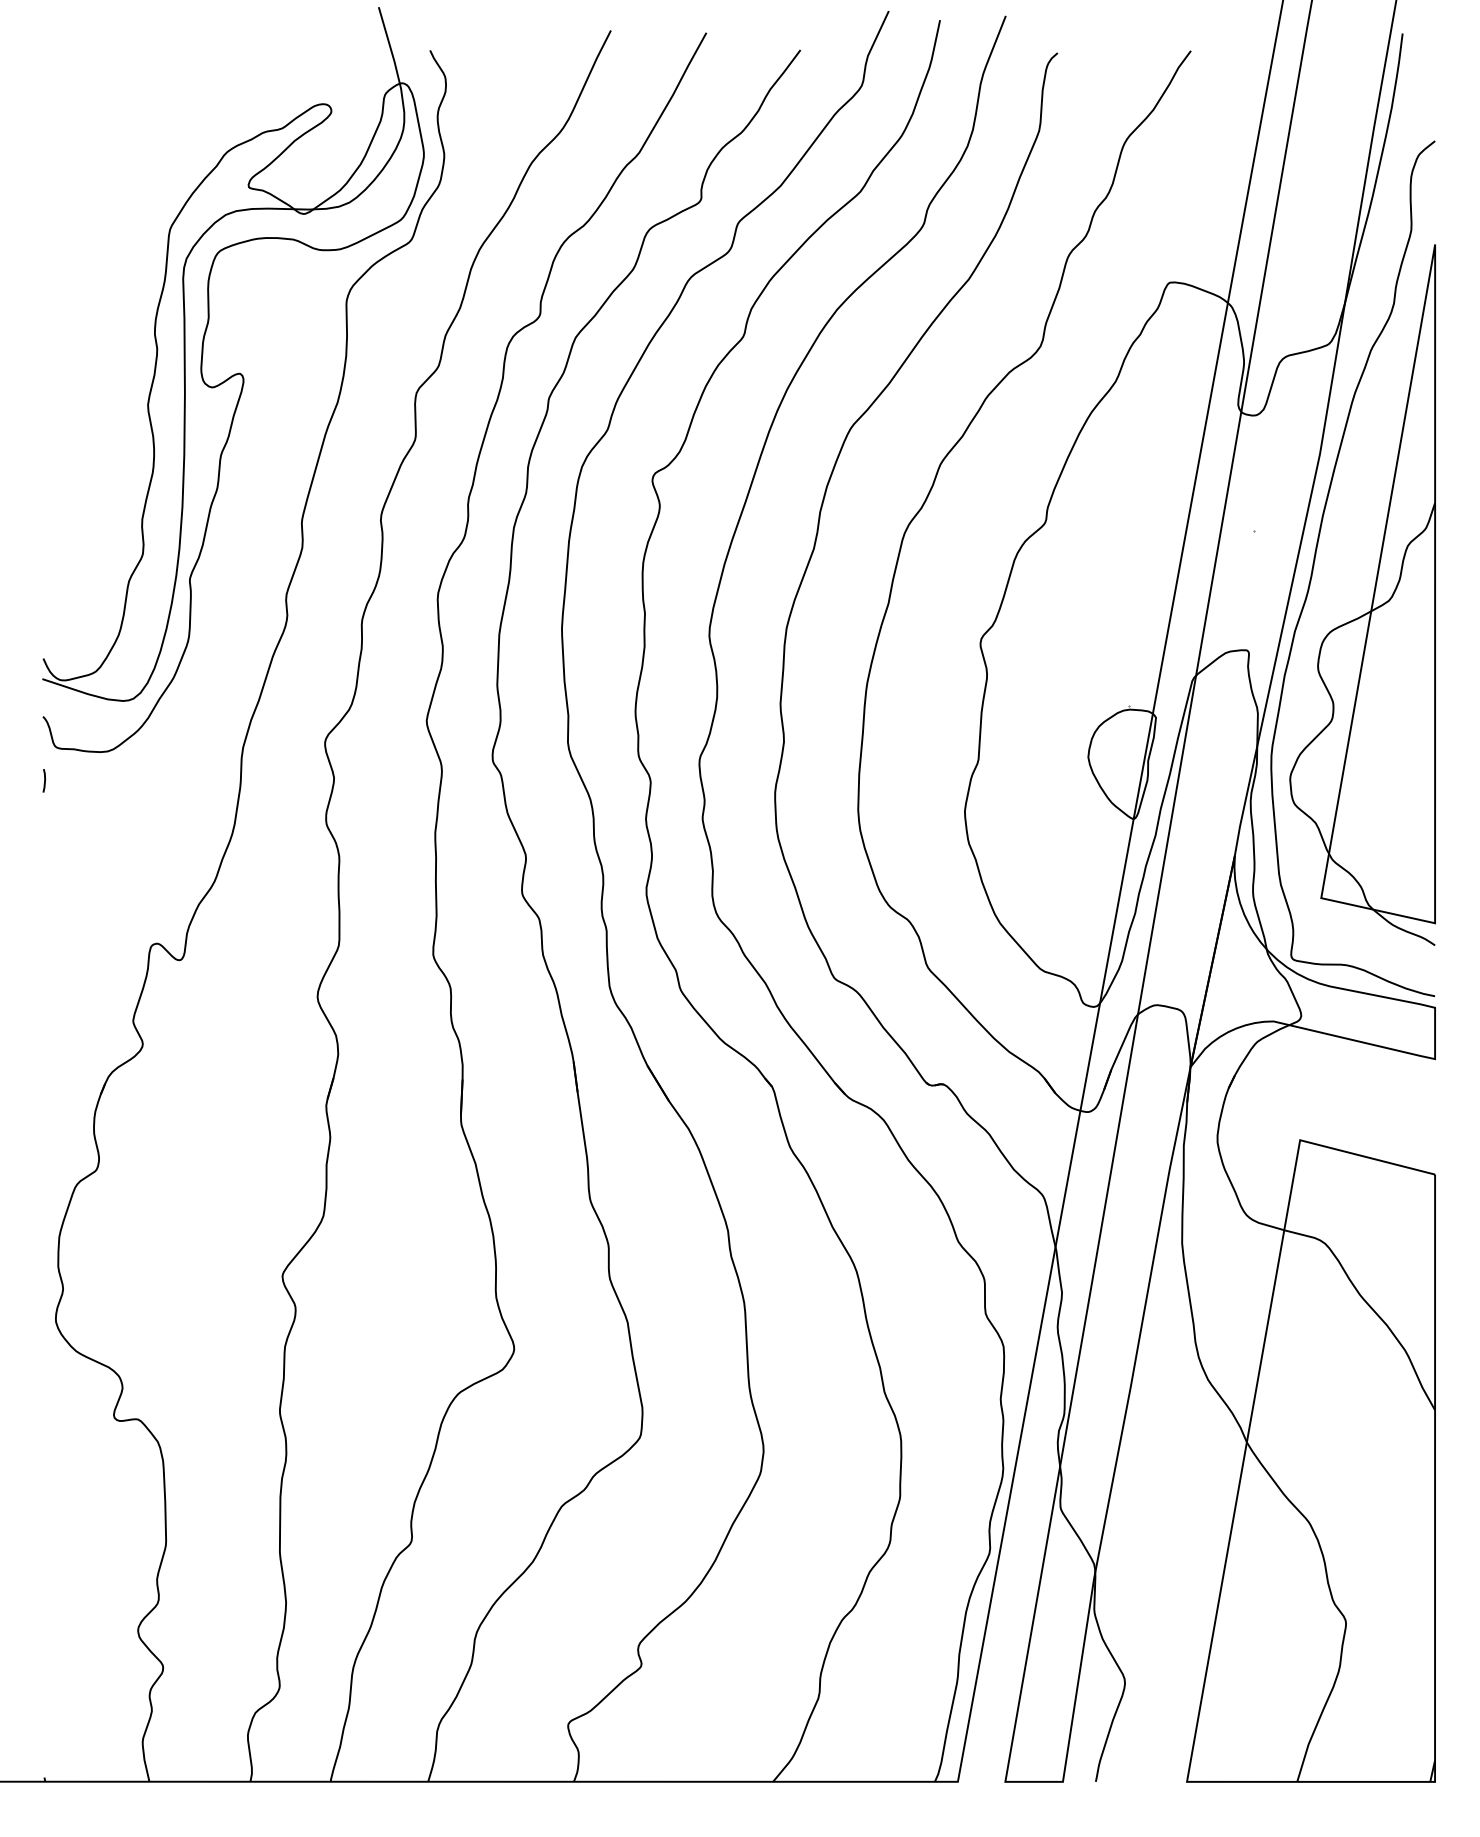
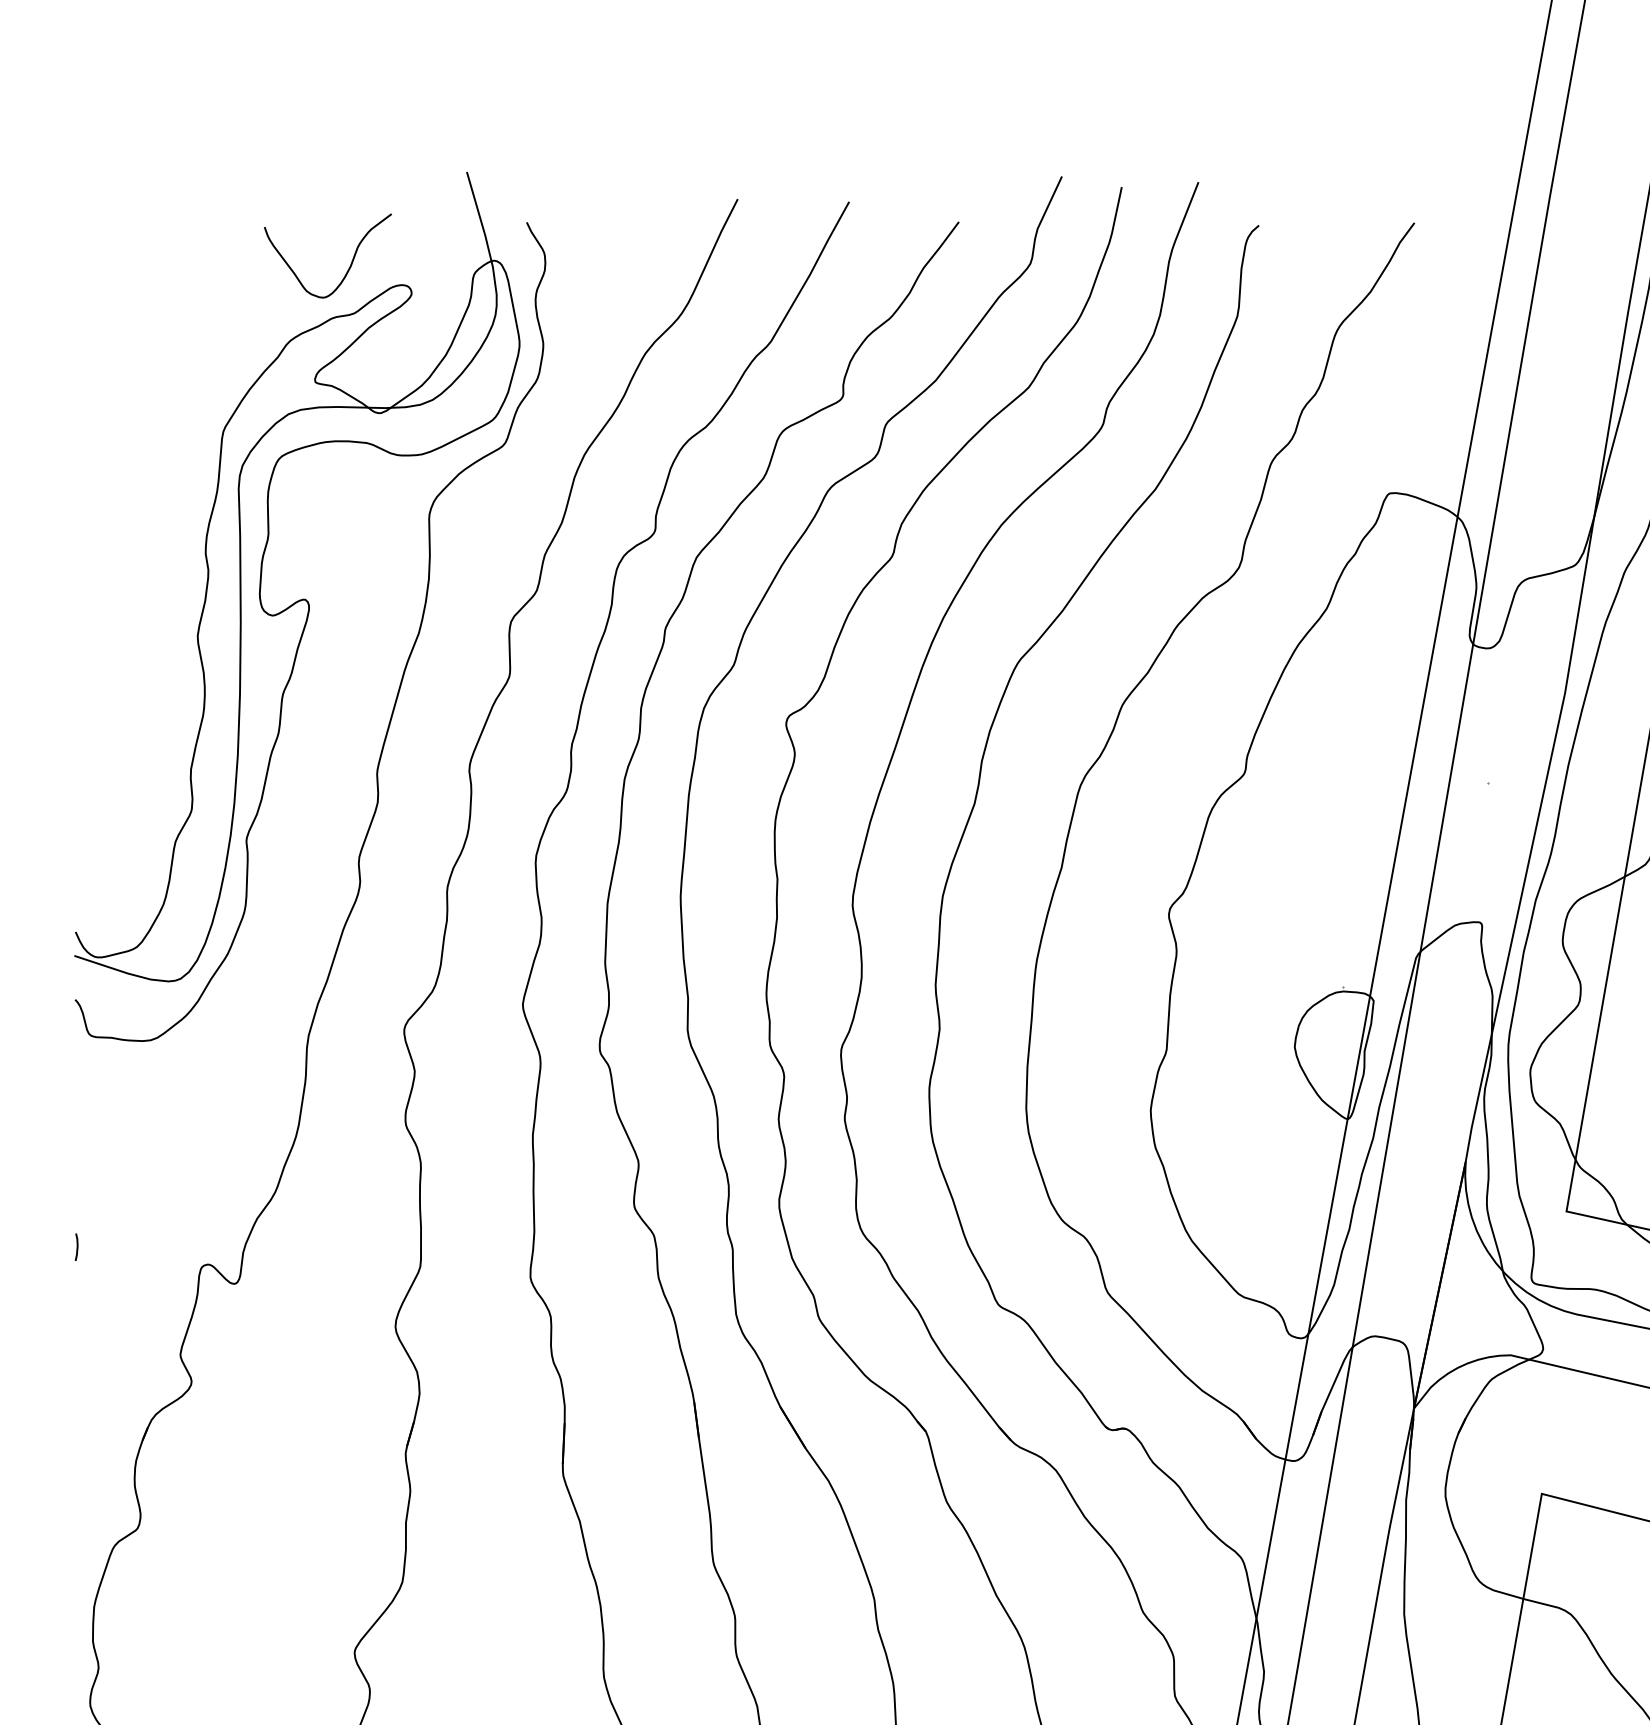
curve: (278, 86) -> (349, 264), added
line: (44, 780) -> (76, 1246), moved

